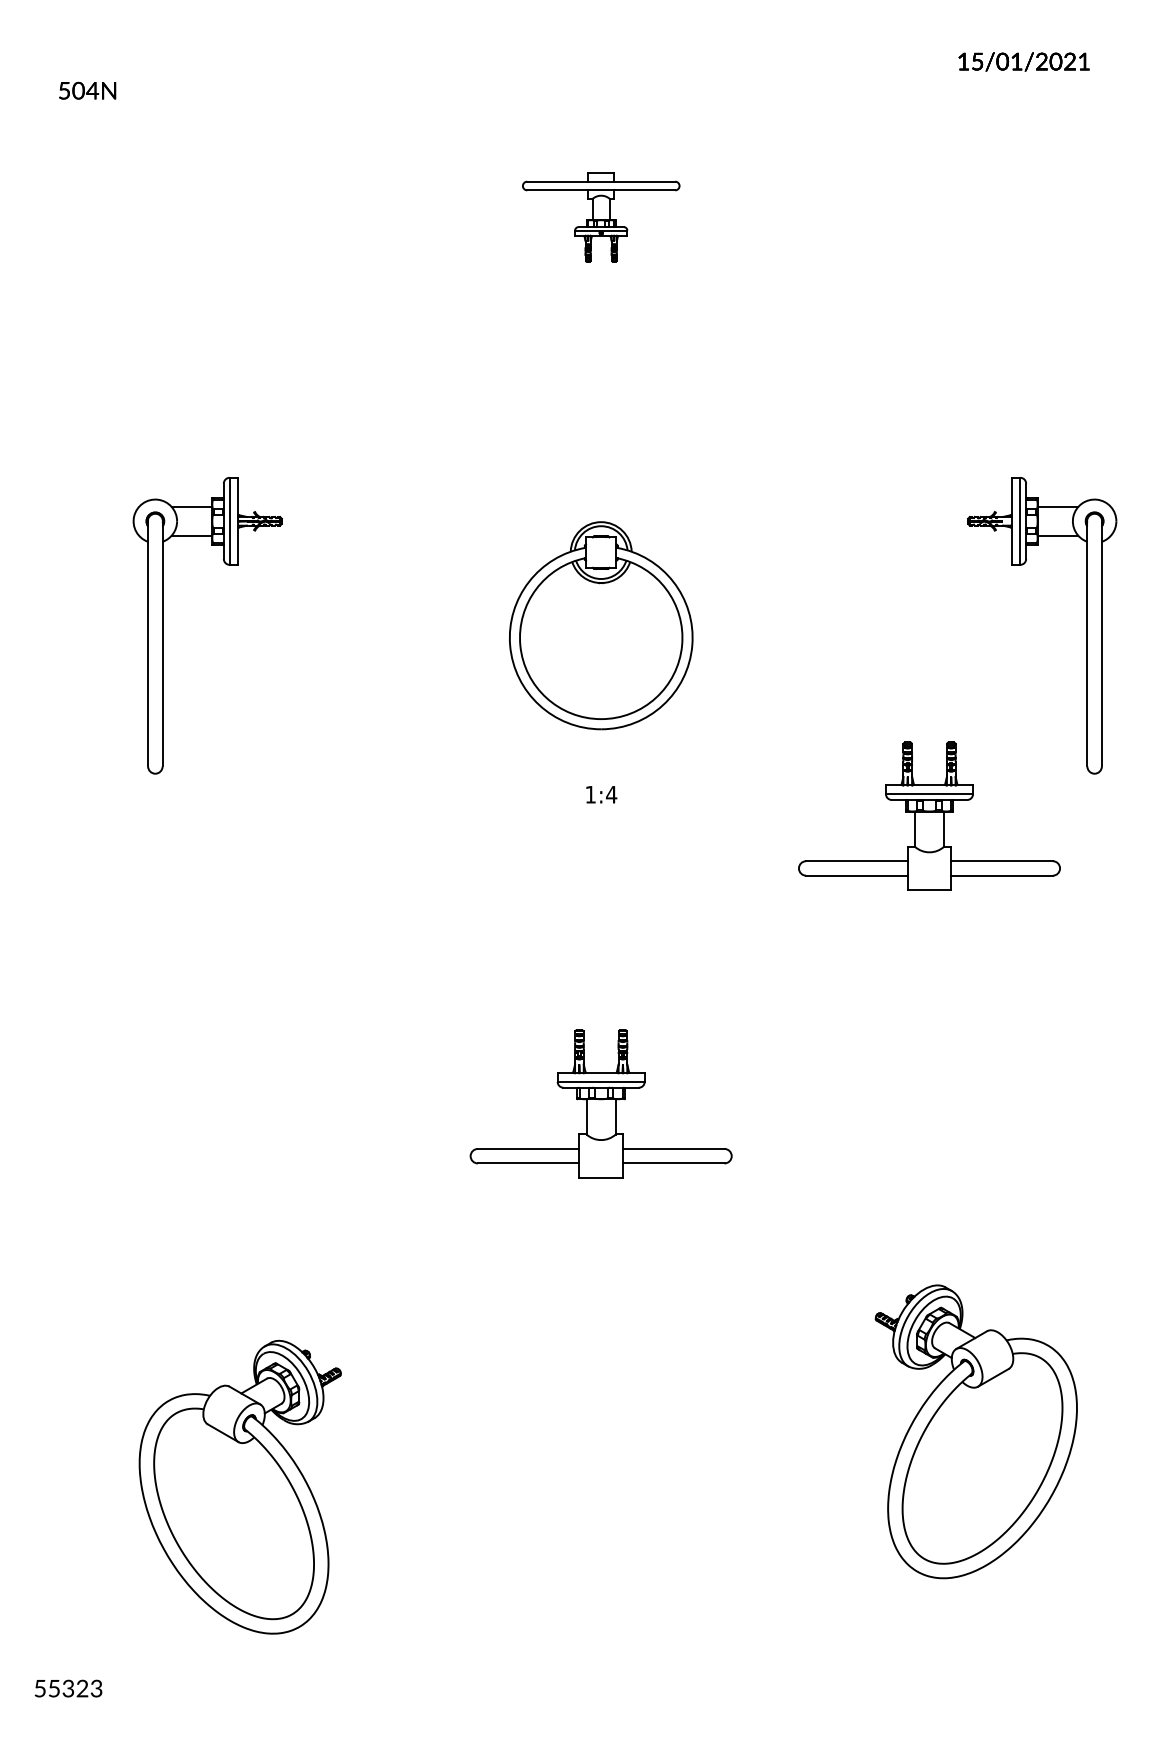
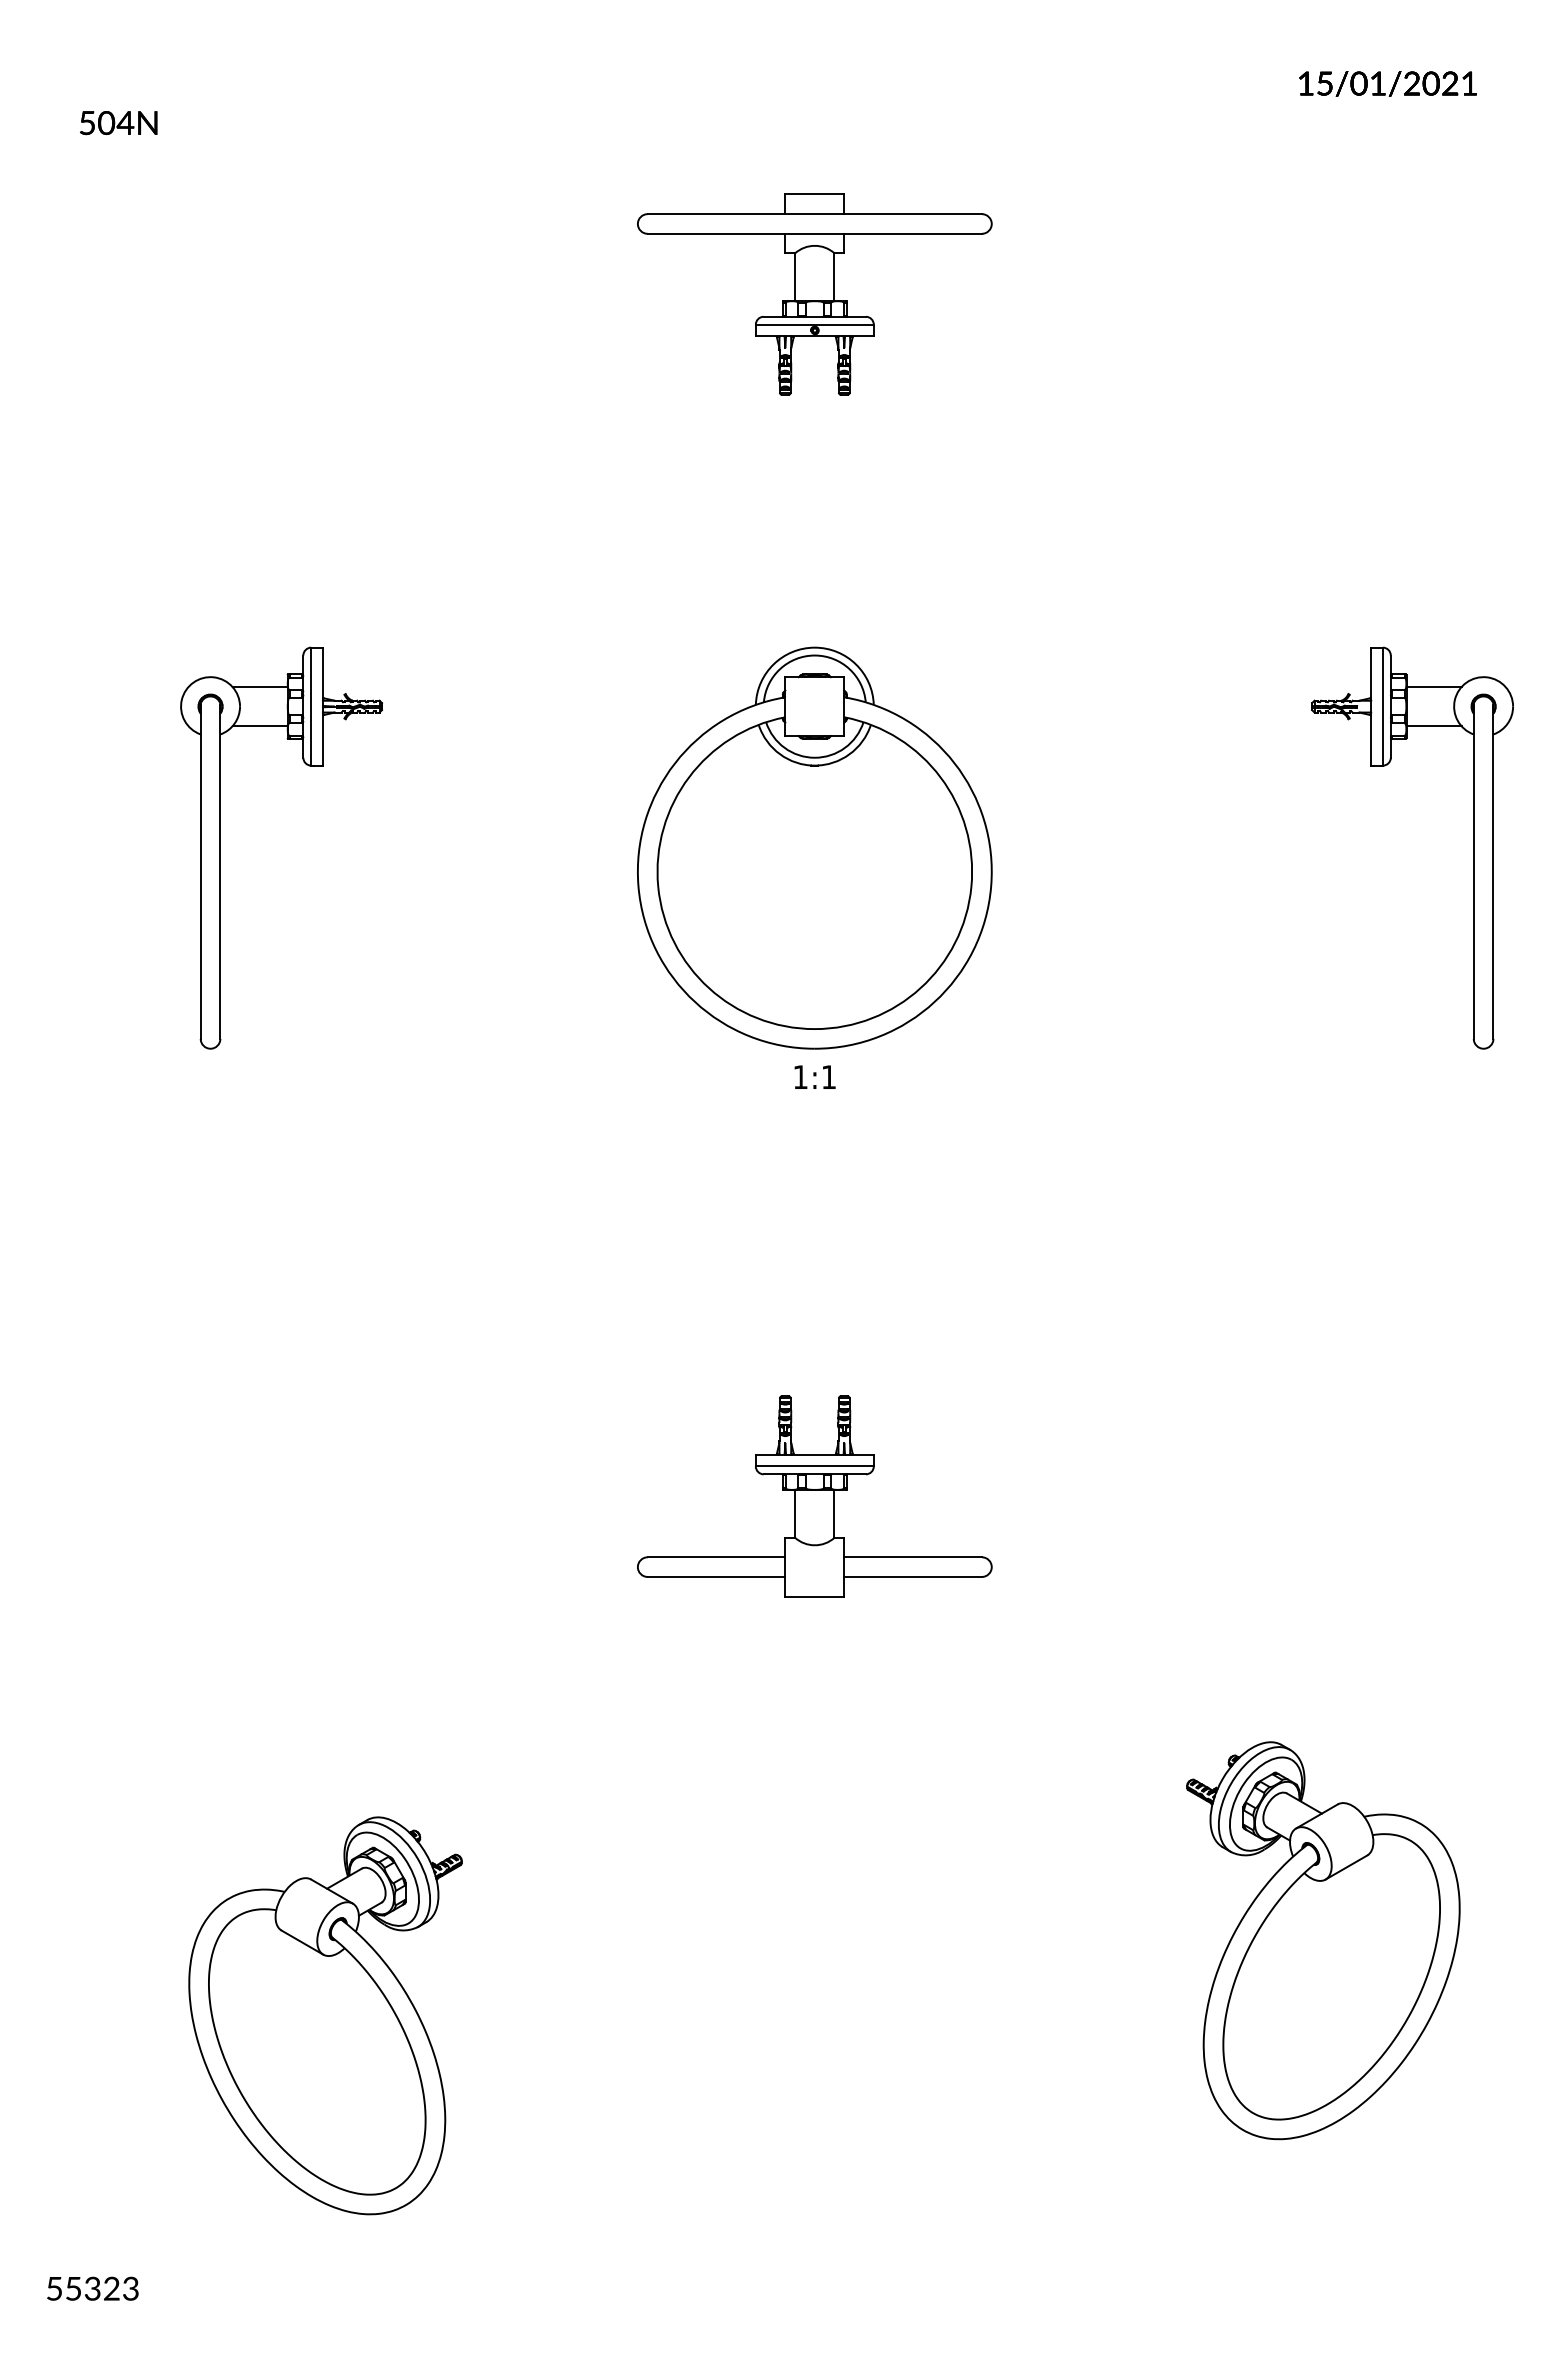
part: (600, 217) -> (814, 294), size x1.67
part: (600, 625) -> (814, 847), size x1.43
text: (611, 794) -> (828, 1076), 1:4 -> 1:1
part: (929, 816) -> (1259, 1106), removed

